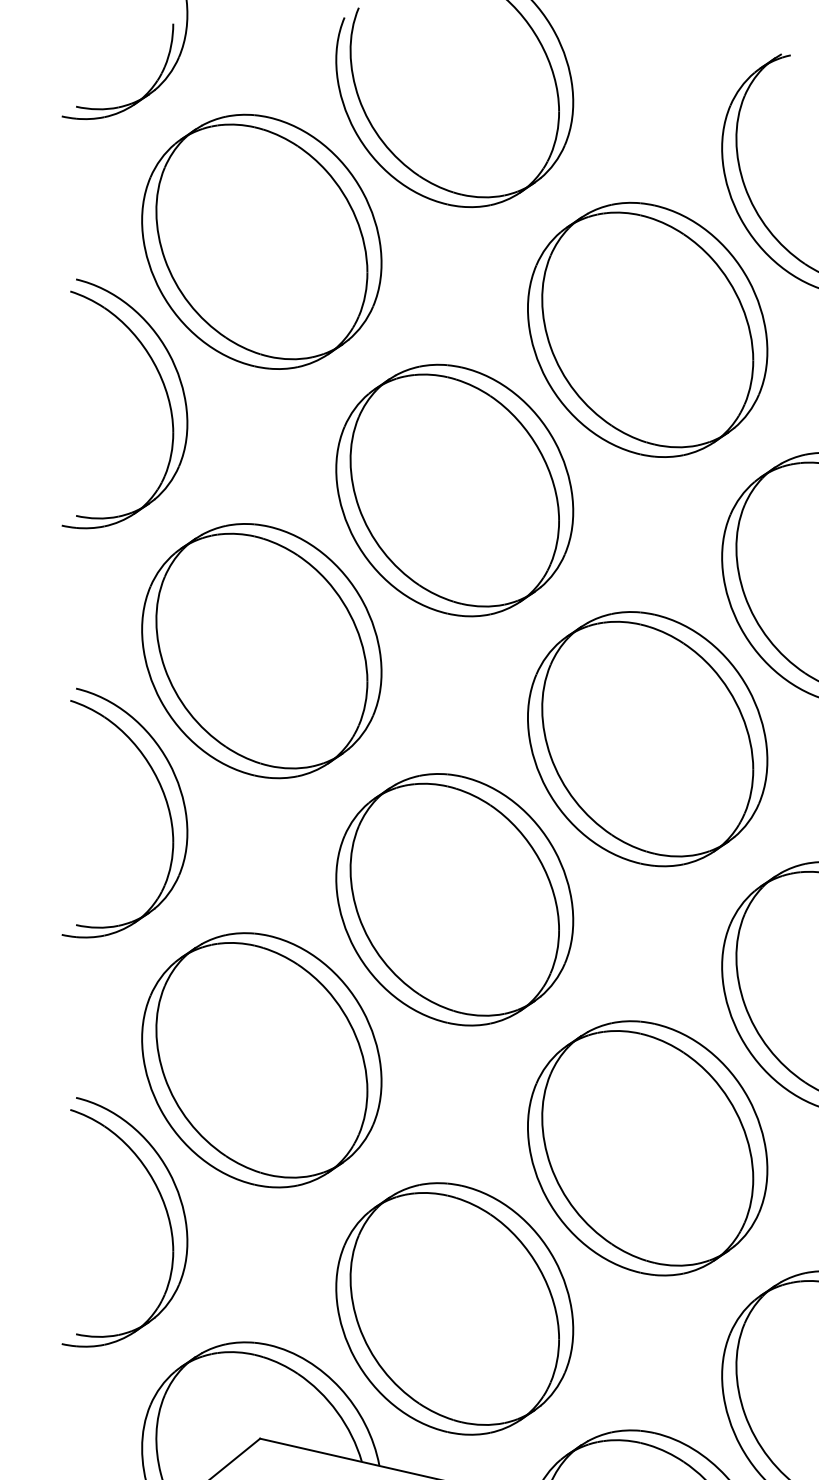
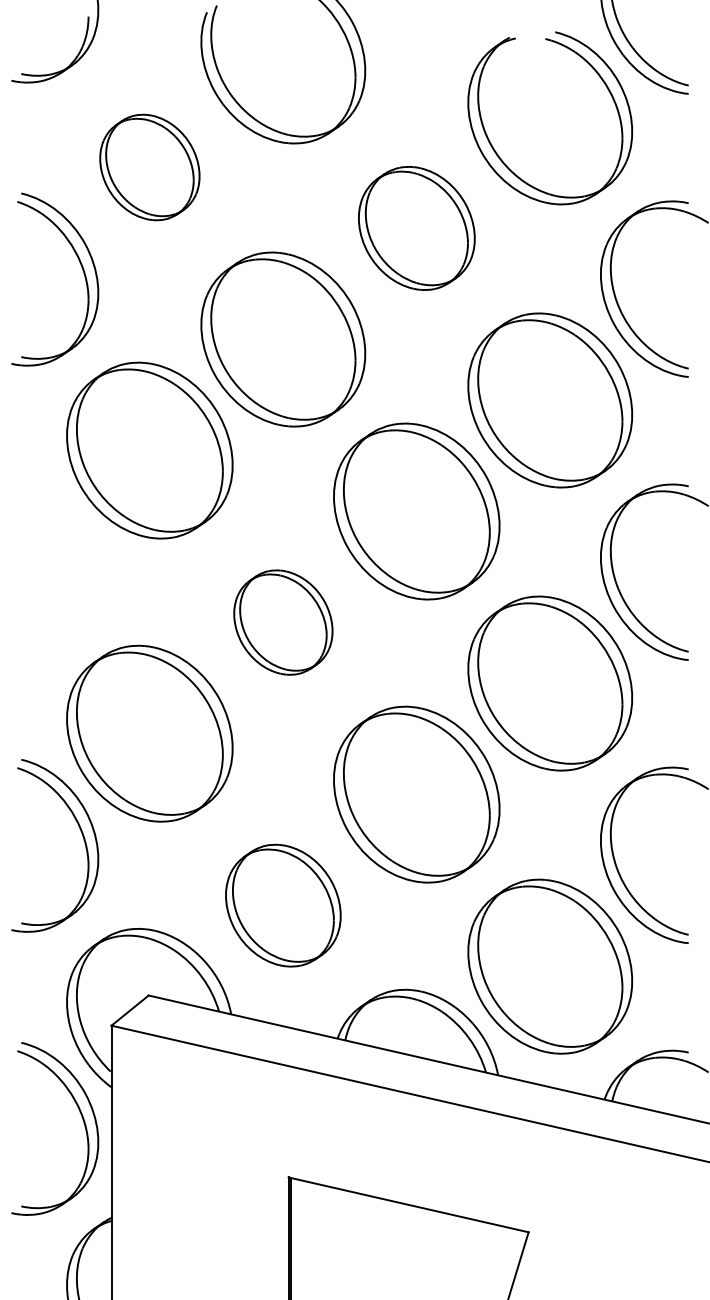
part: (261, 241) -> (149, 167), size x0.6
part: (647, 330) -> (416, 228), size x0.7
part: (165, 805) -> (83, 557), removed
part: (455, 899) -> (283, 622), size x0.6
part: (455, 1308) -> (283, 905), size x0.7

